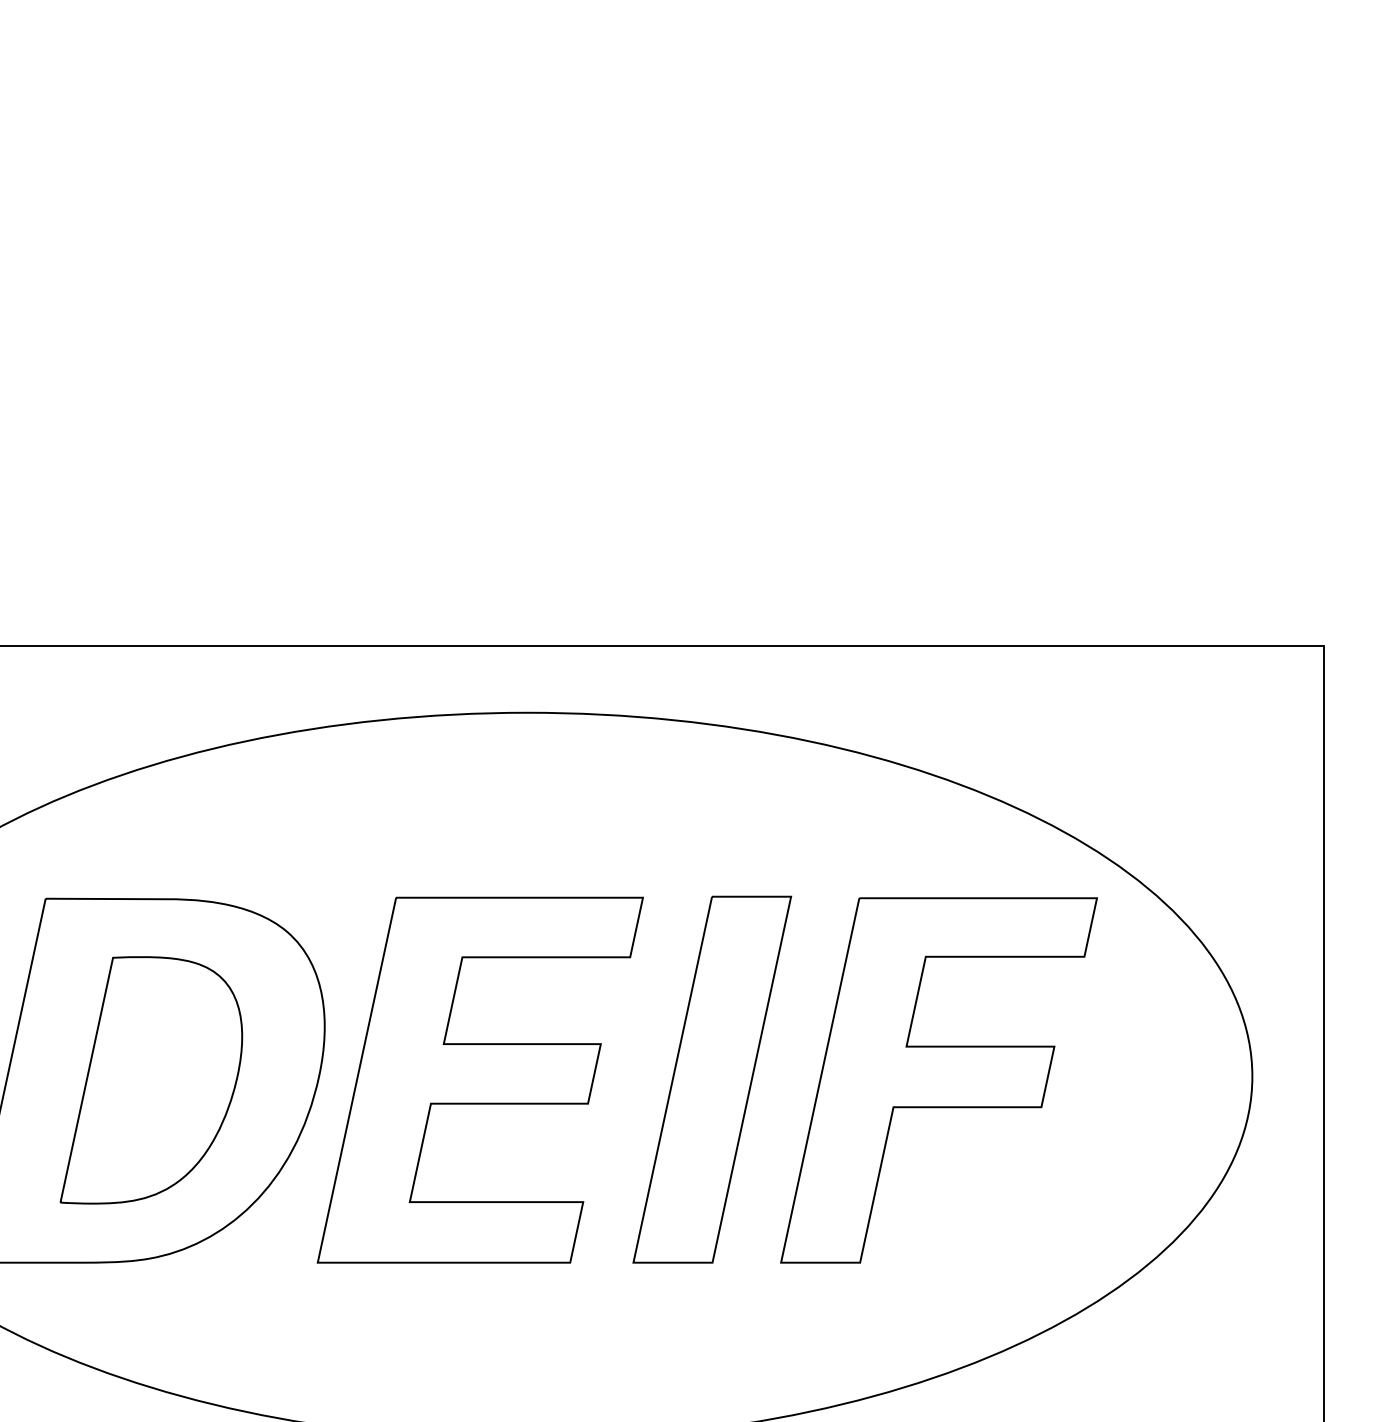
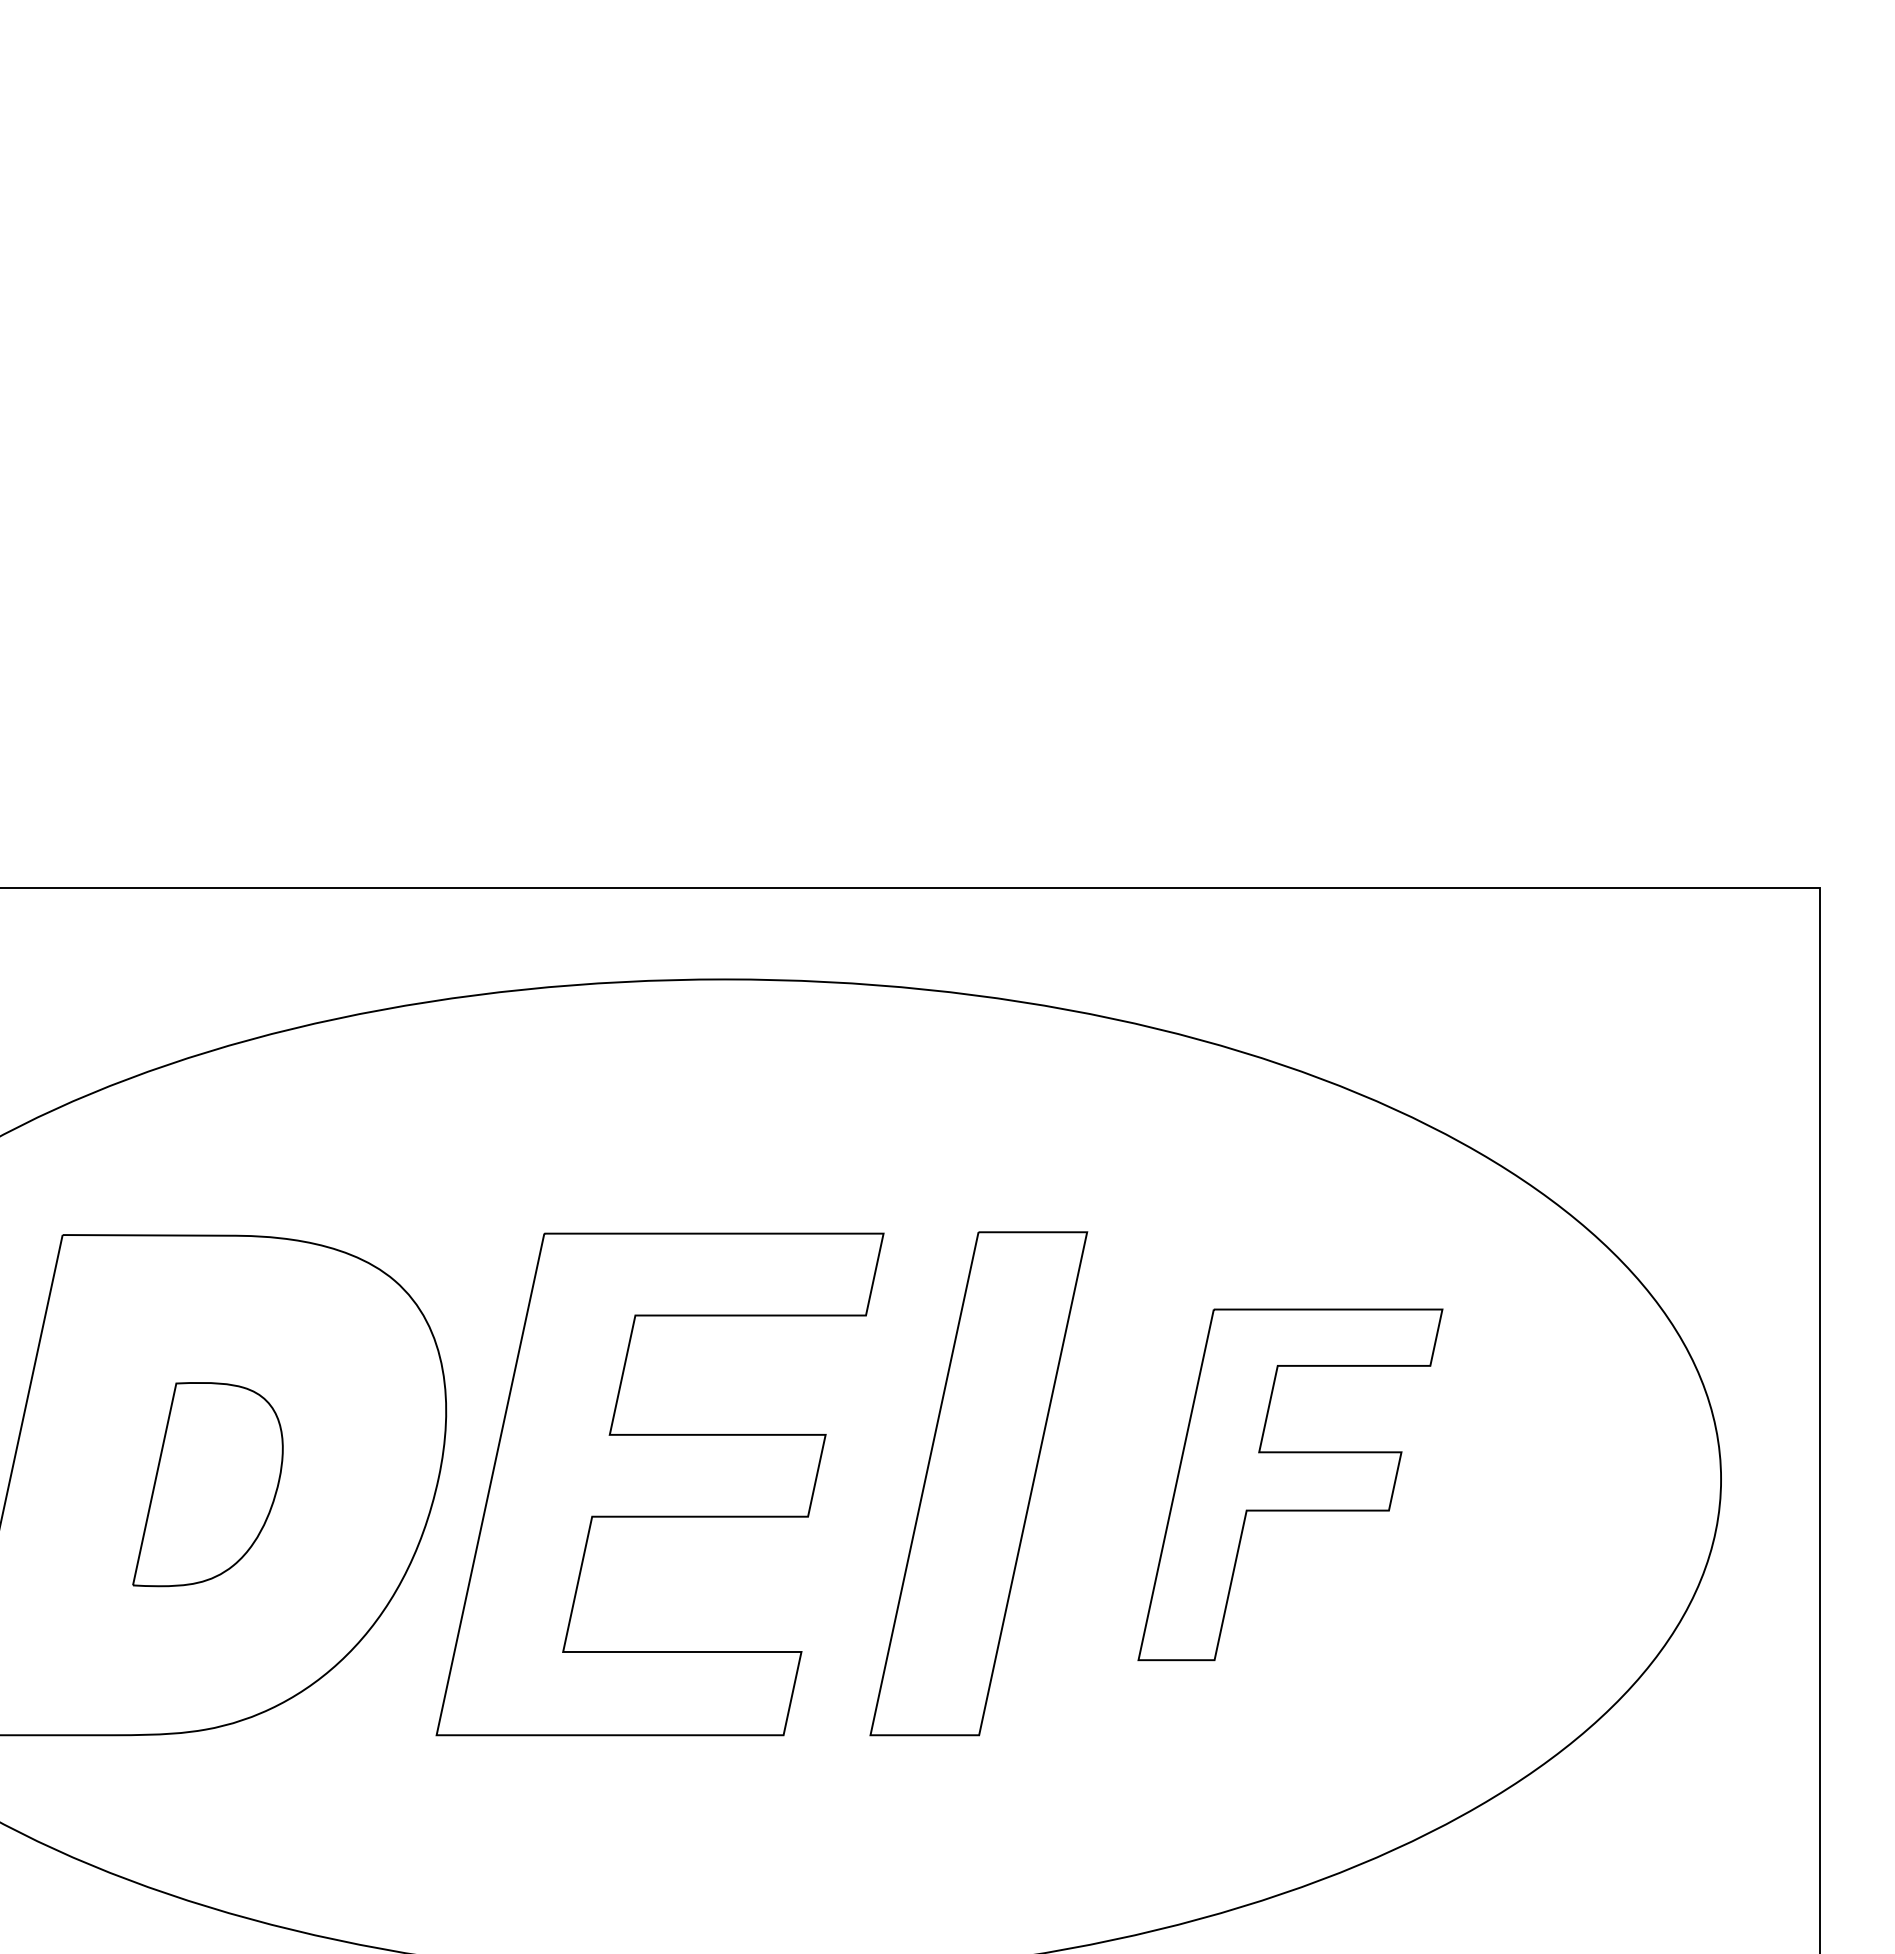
part: (151, 1080) -> (207, 1484), size x0.6
part: (939, 1080) -> (1290, 1484), size x0.7

